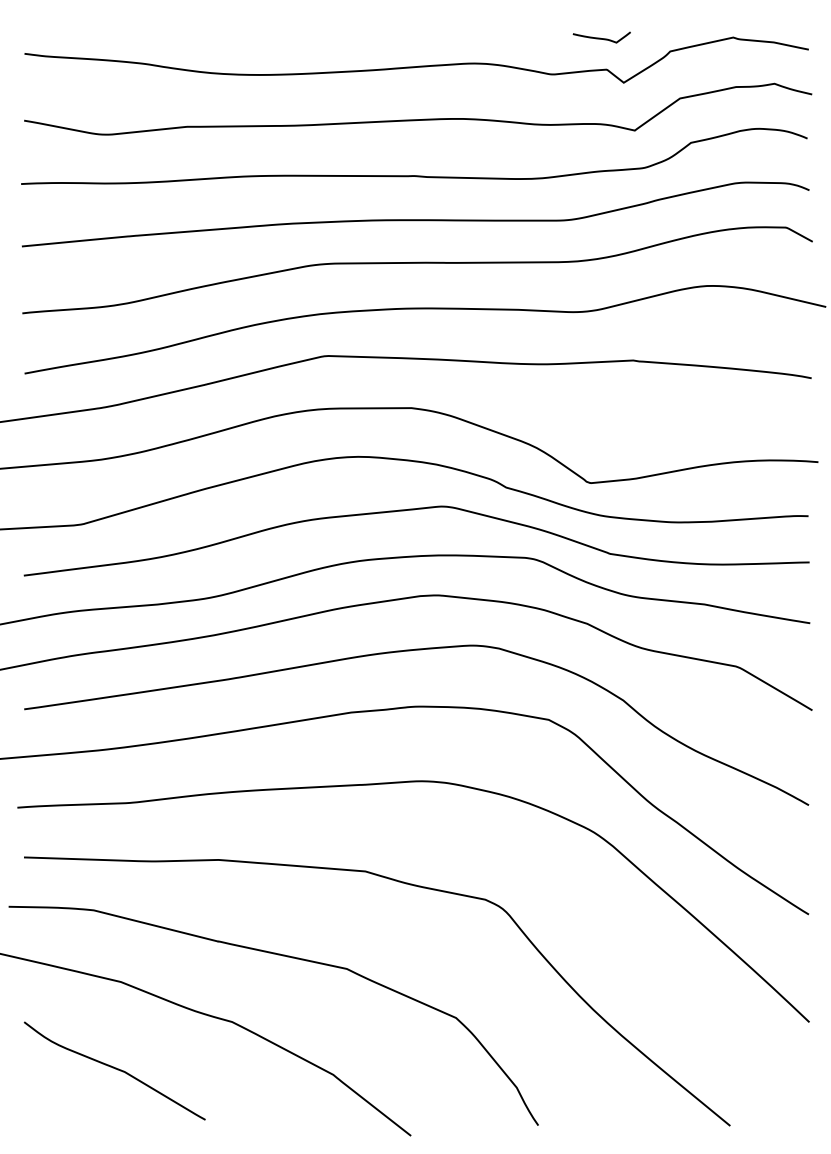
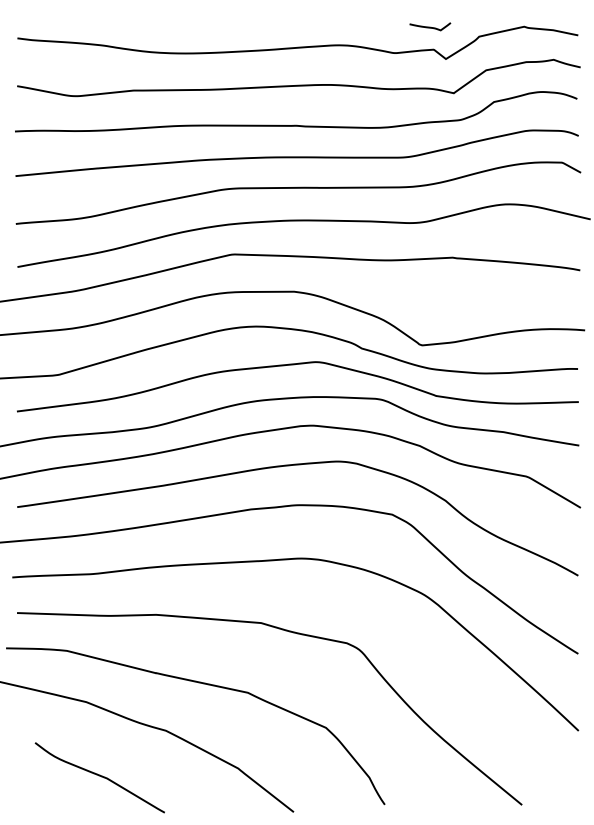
curve: (114, 1069) -> (99, 776), moved

